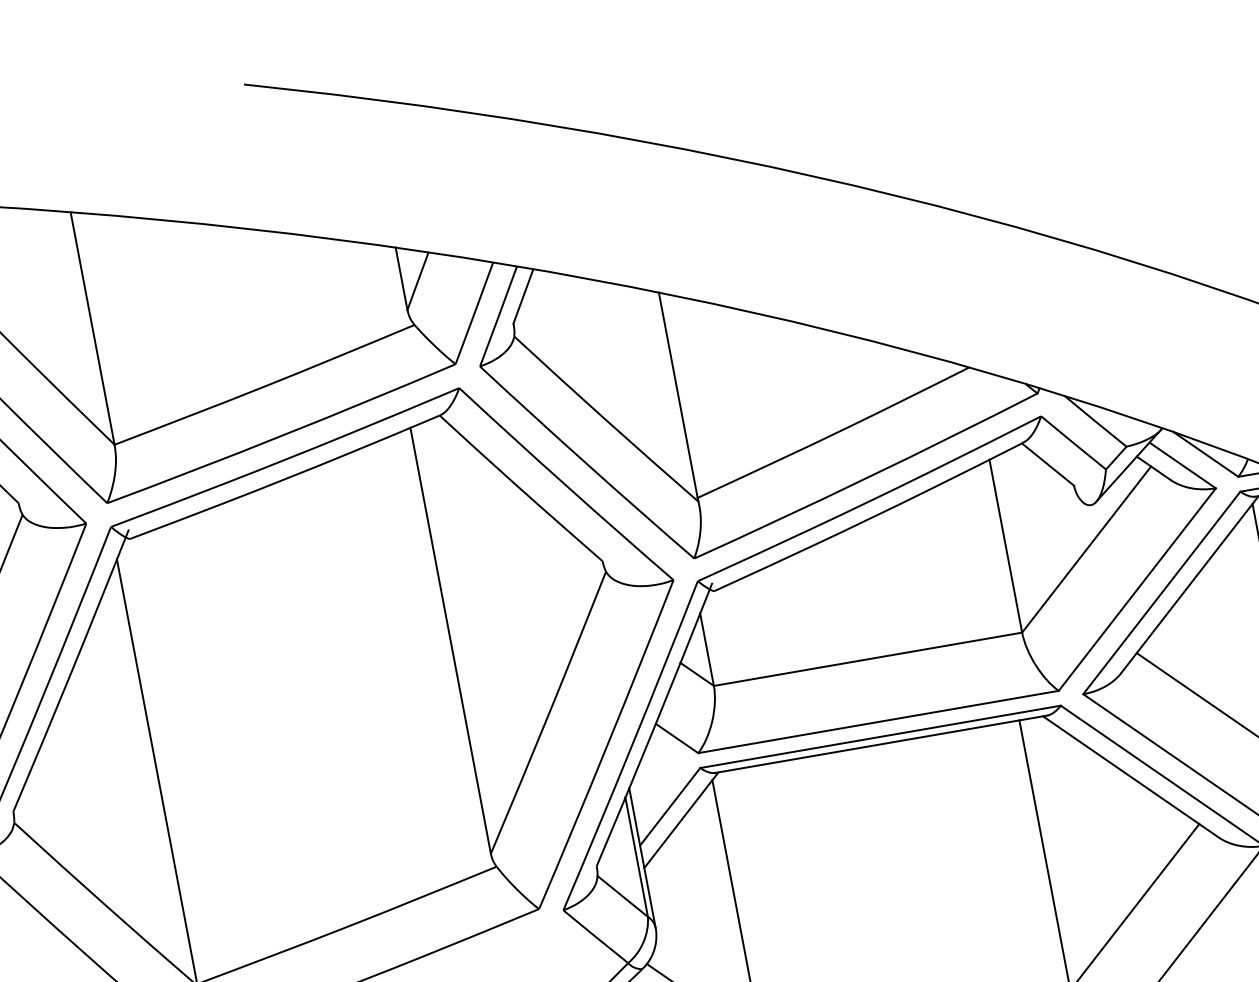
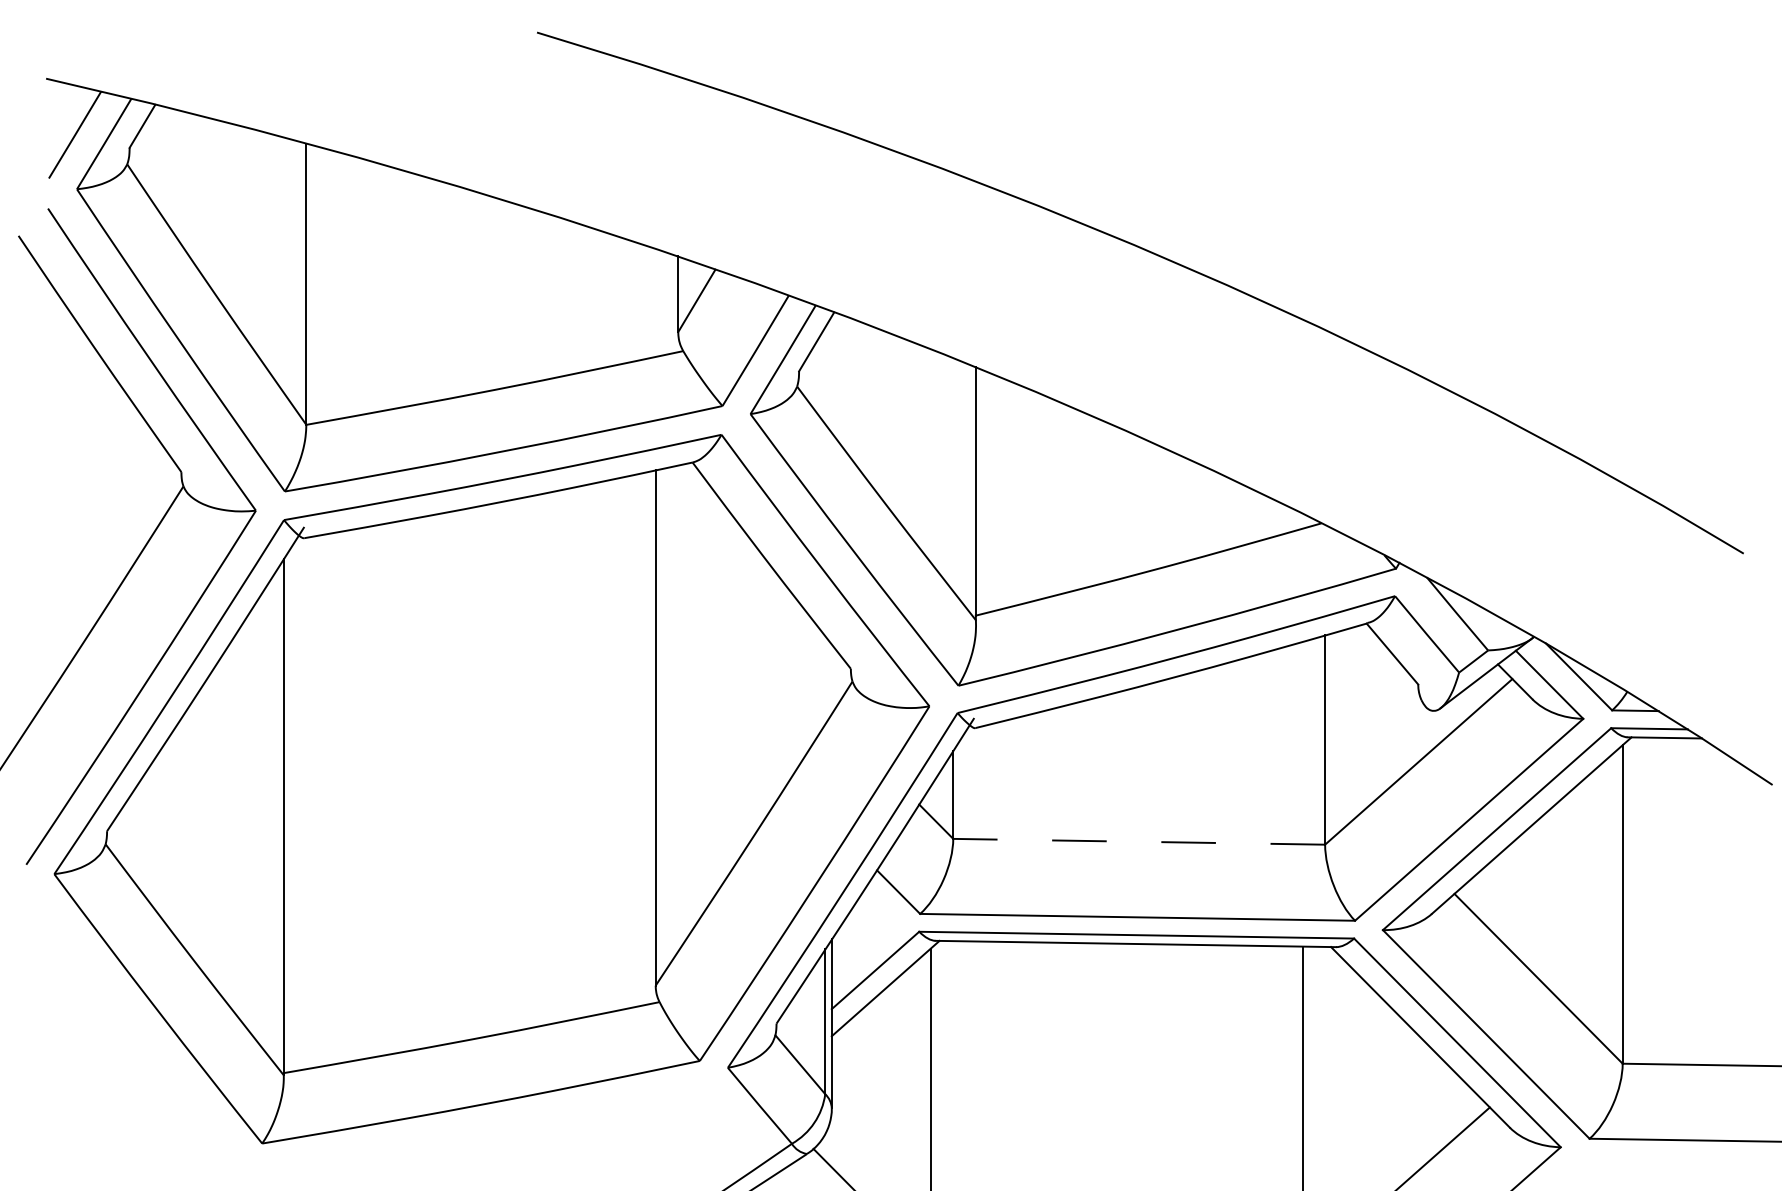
line: (868, 659) -> (1139, 841), solid -> dashed

